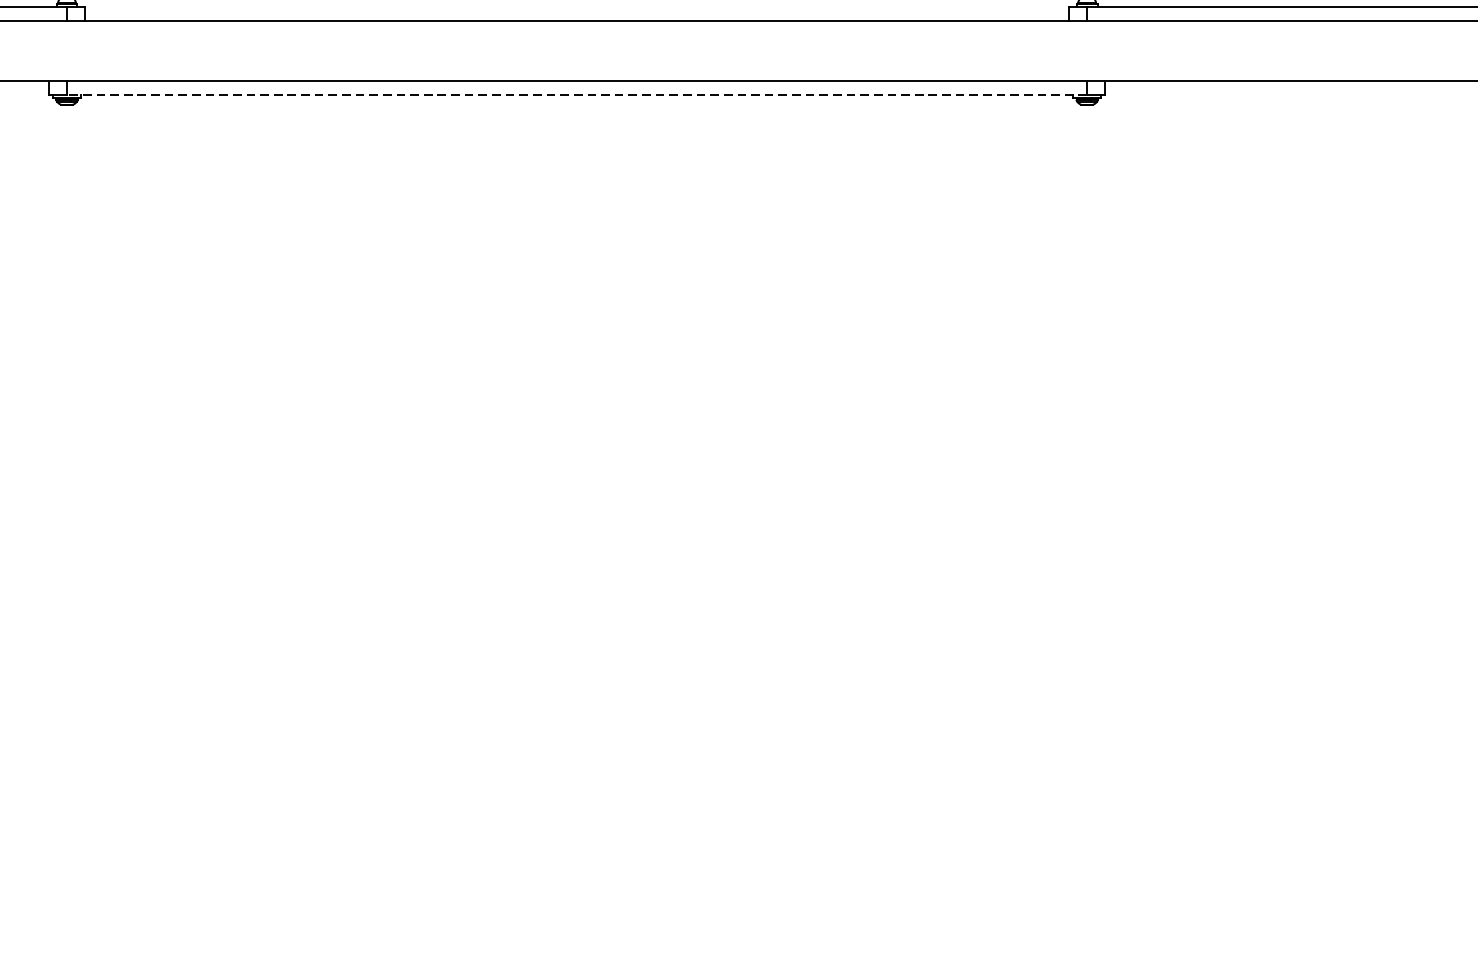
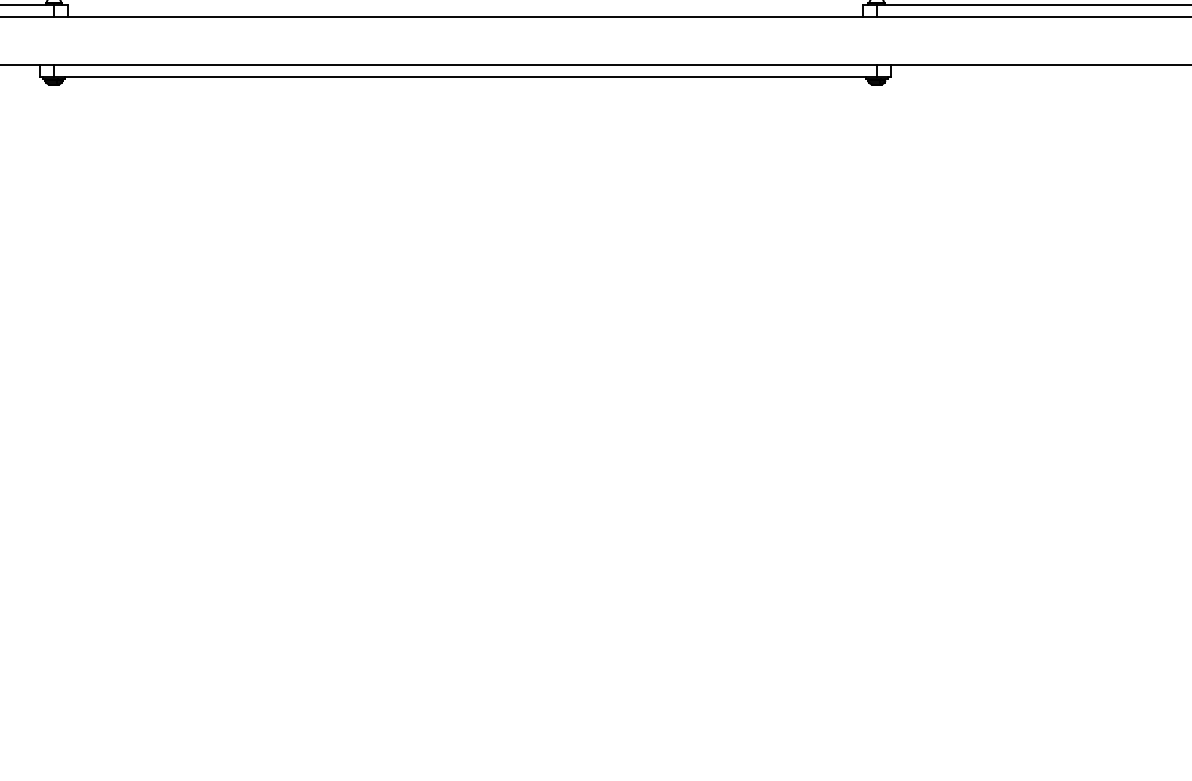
line: (575, 94) -> (464, 76), dashed -> solid

